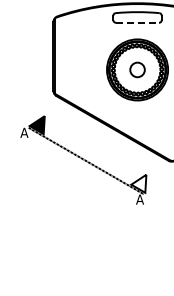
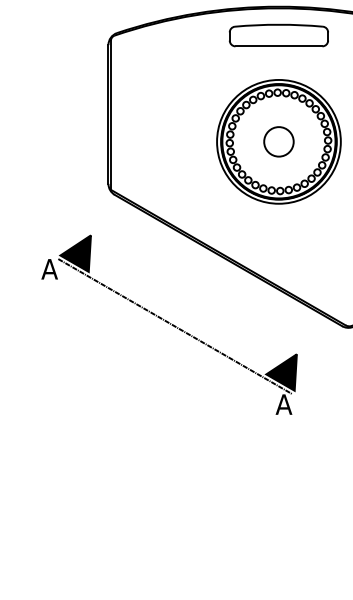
line: (138, 22) -> (280, 45), dashed -> solid
fill: (138, 183) -> (280, 371), added

